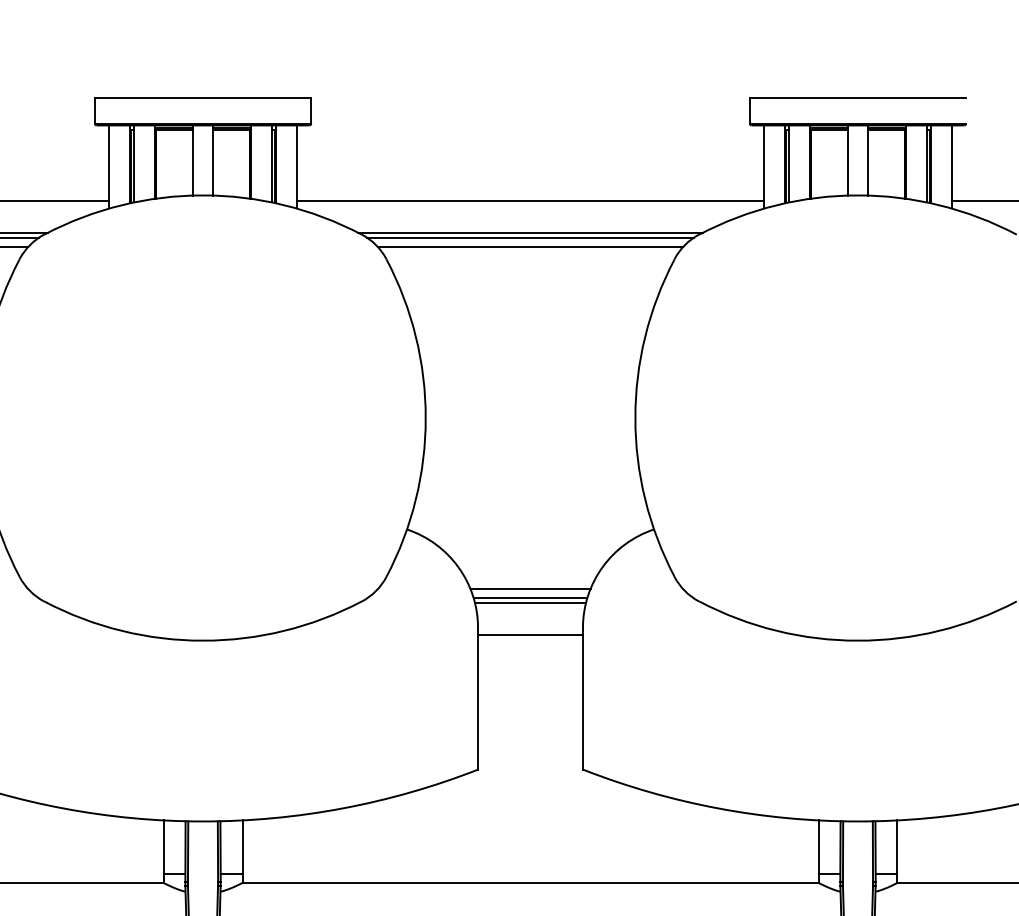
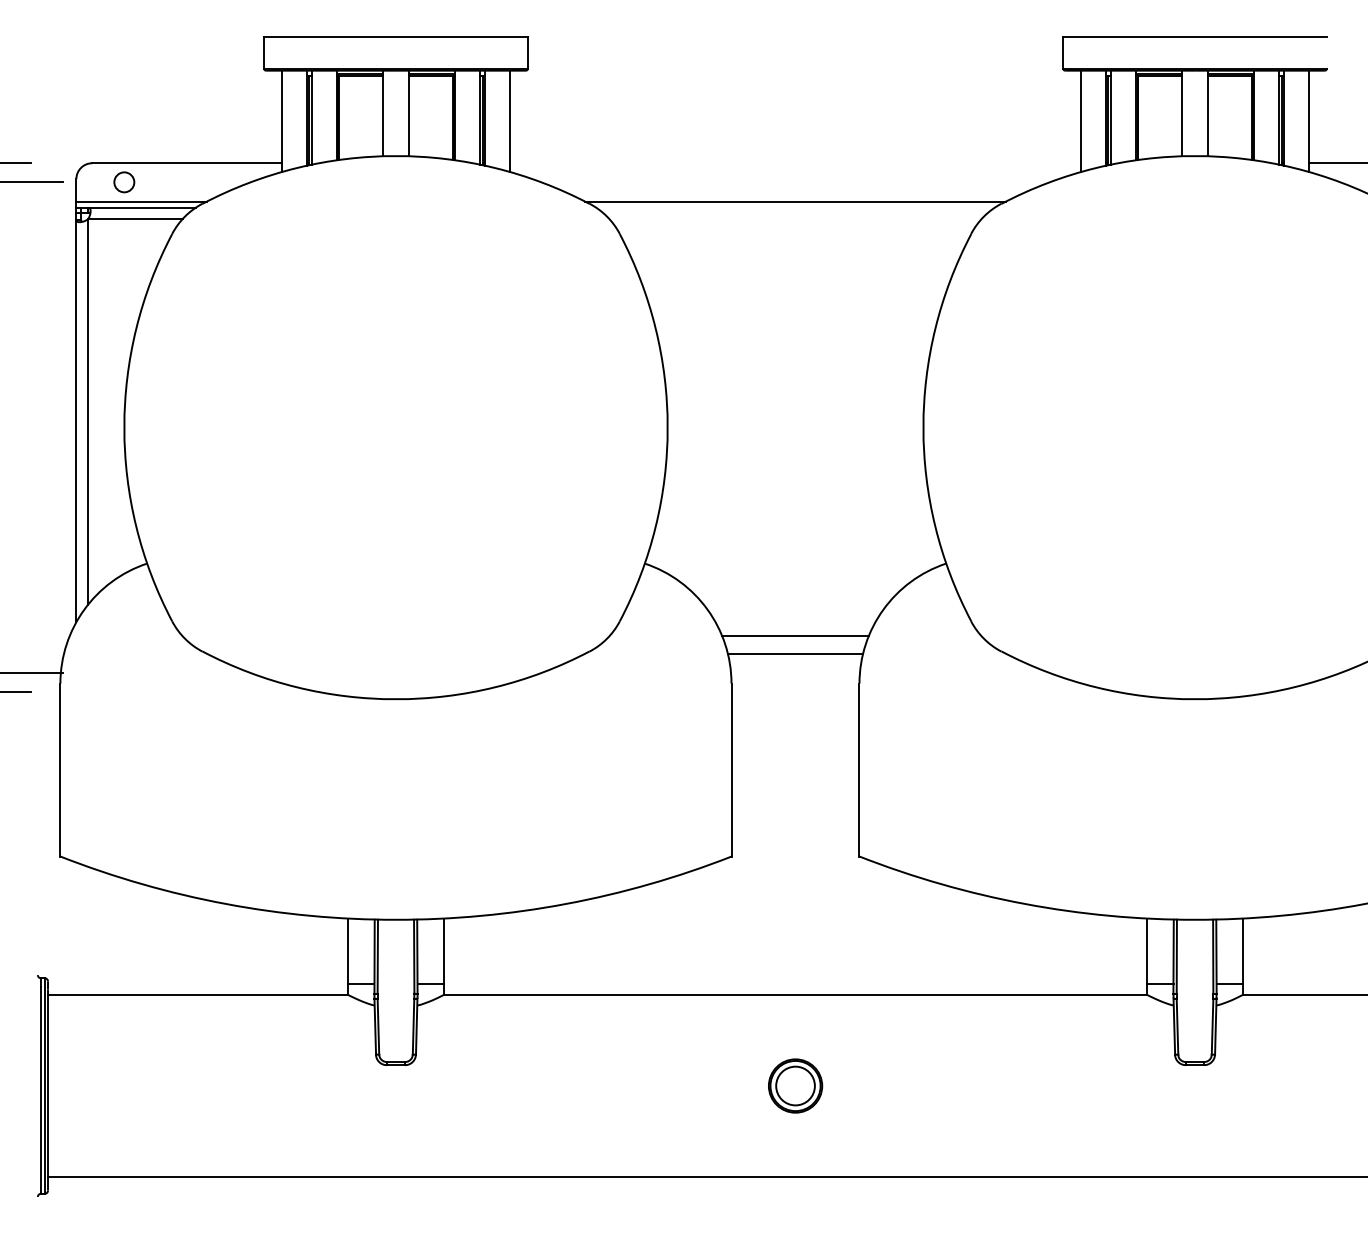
line: (530, 201) -> (795, 163), removed
line: (530, 237) -> (795, 207), removed
line: (530, 247) -> (795, 219), removed
line: (530, 598) -> (795, 647), removed
line: (530, 635) -> (795, 692), removed

